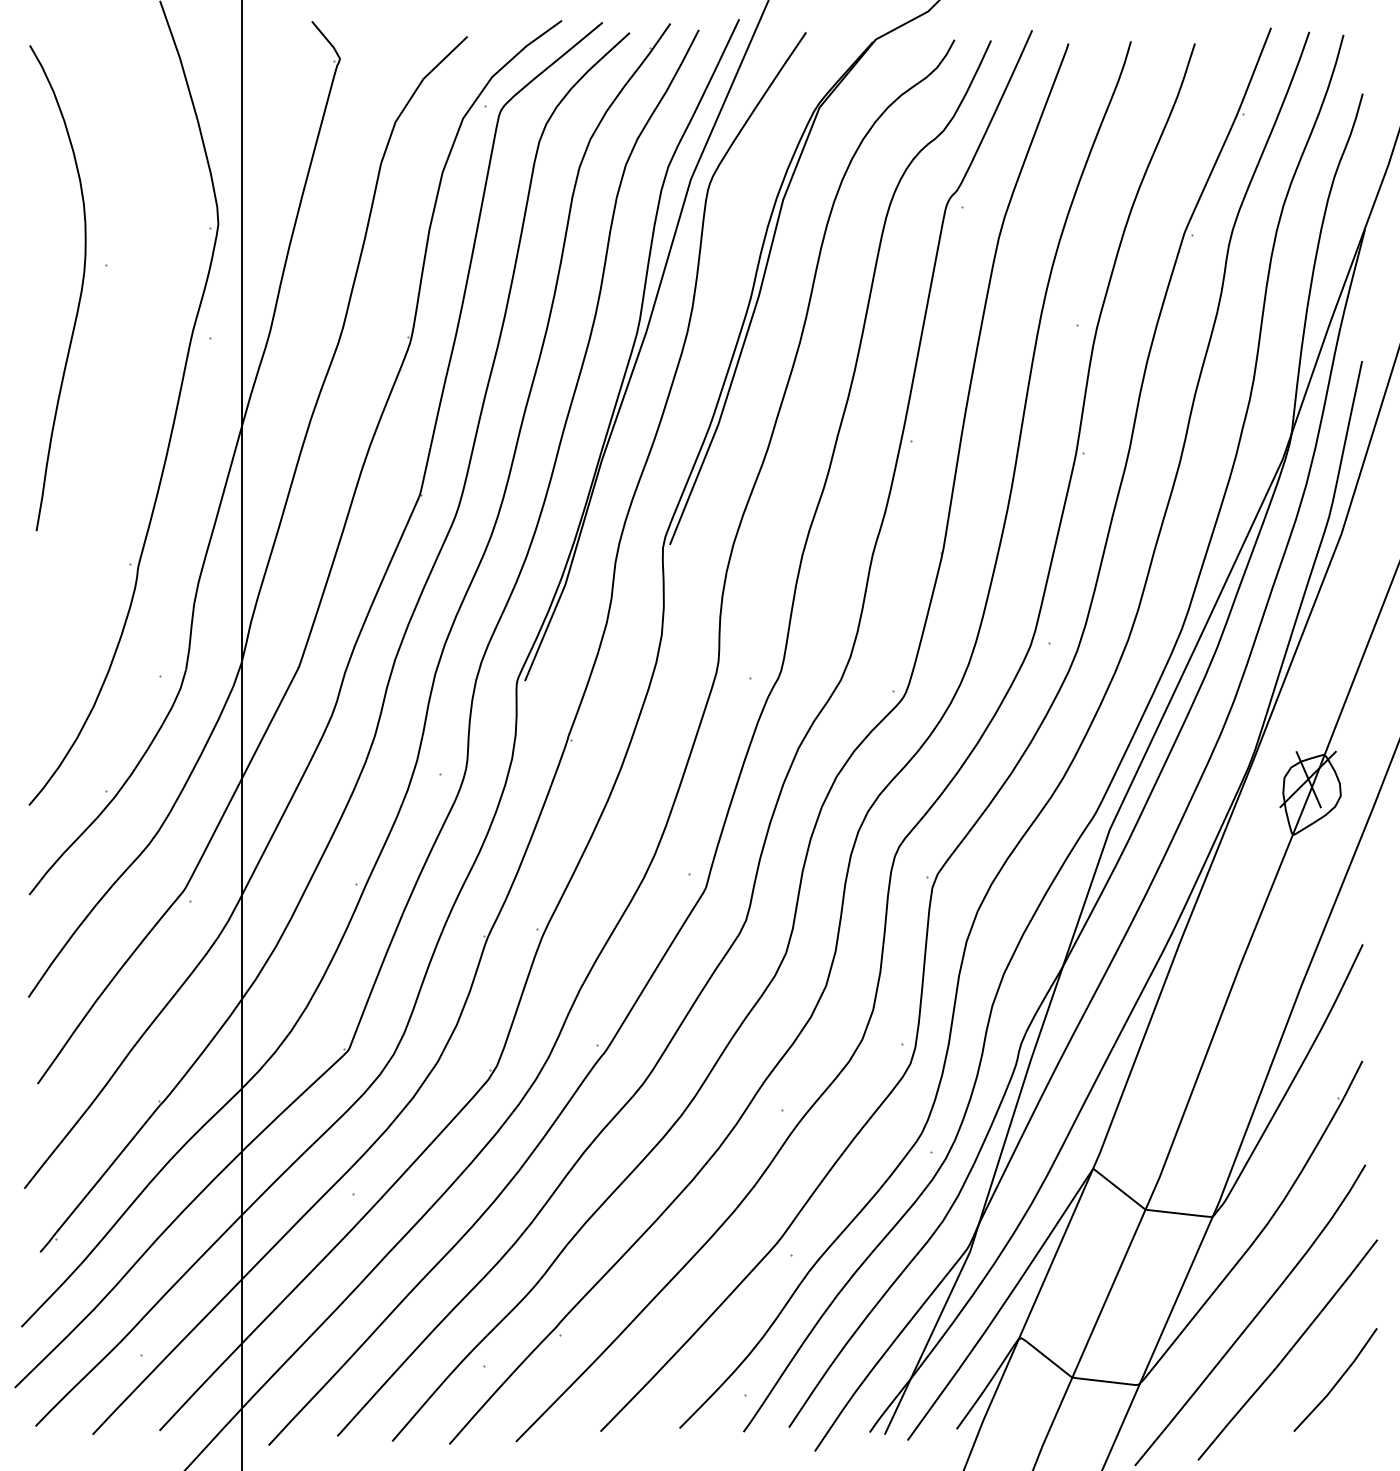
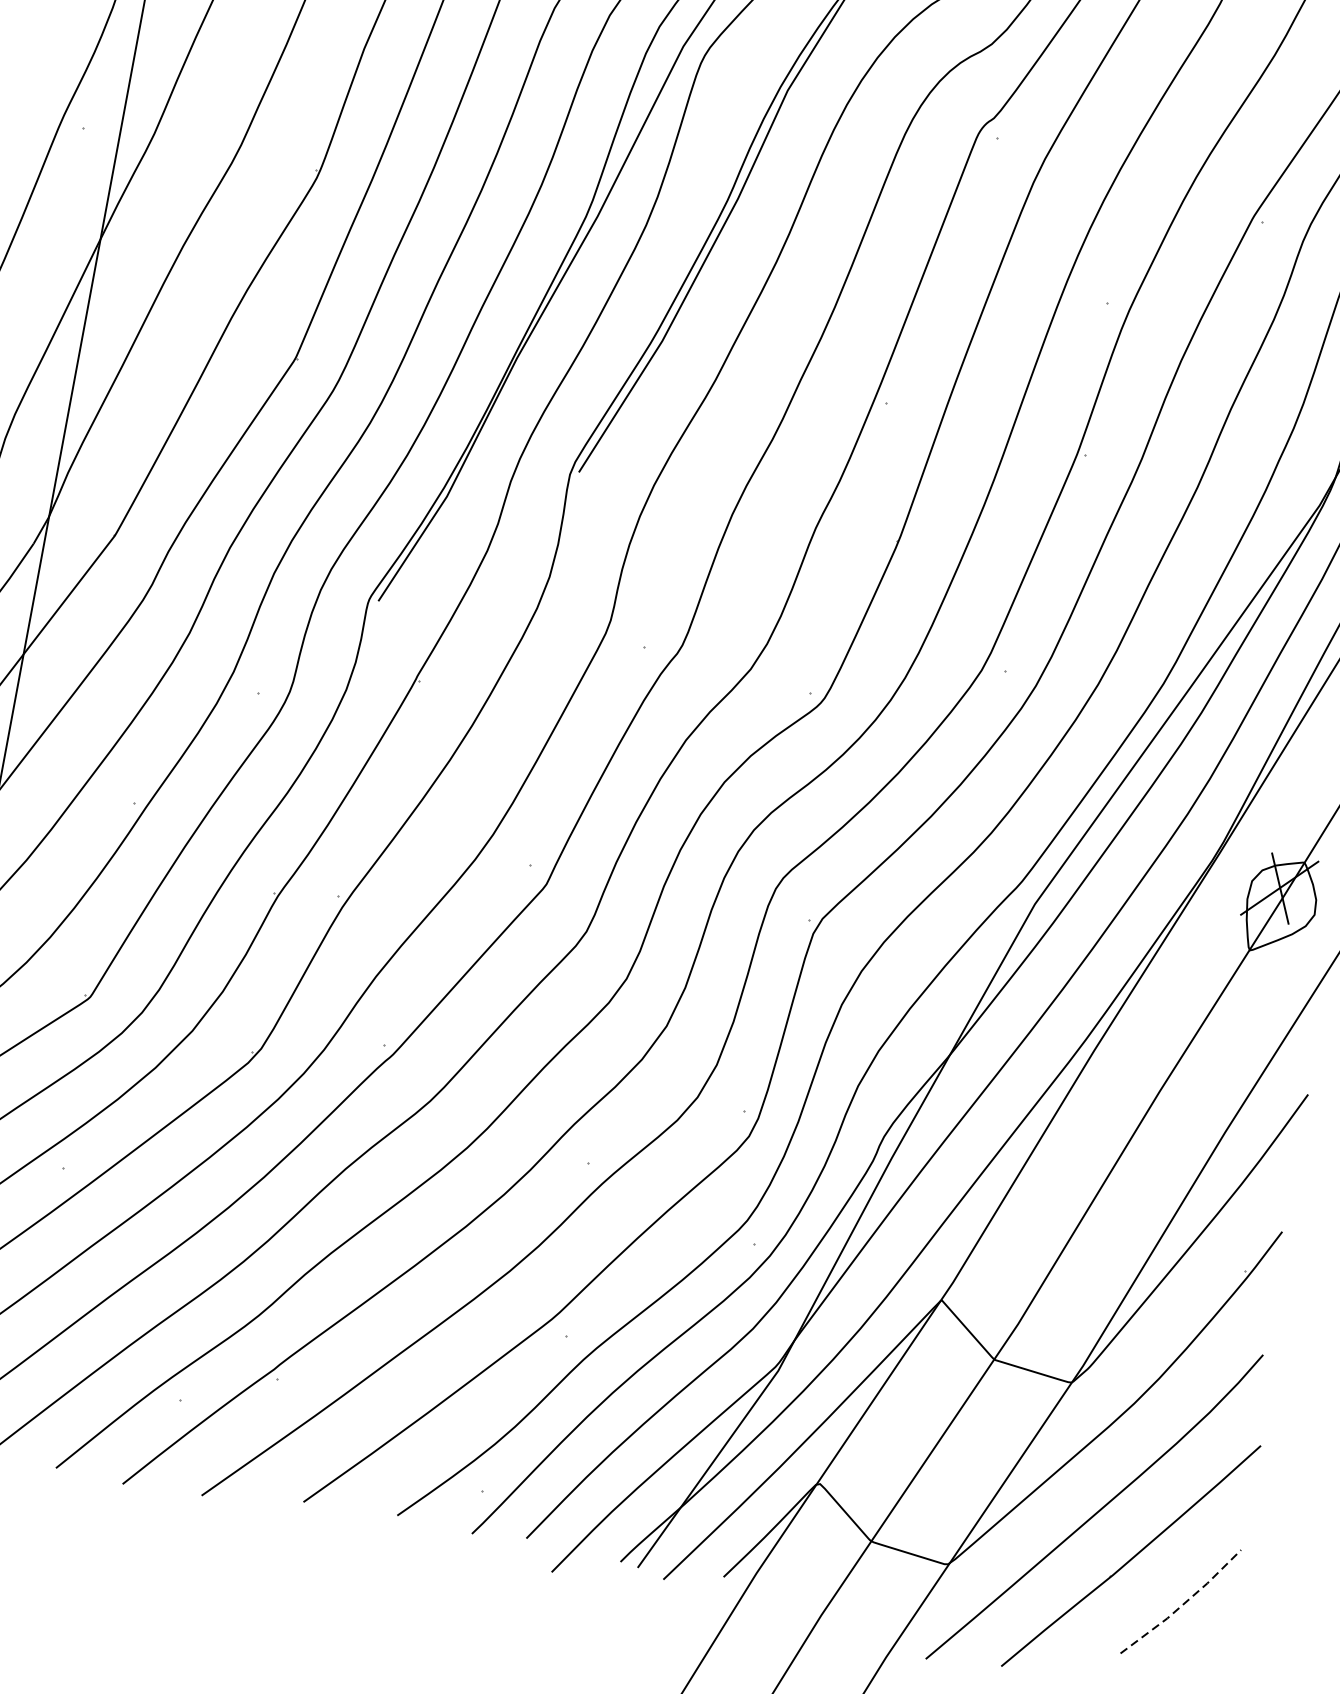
line: (1338, 1381) -> (1183, 1604), solid -> dashed

